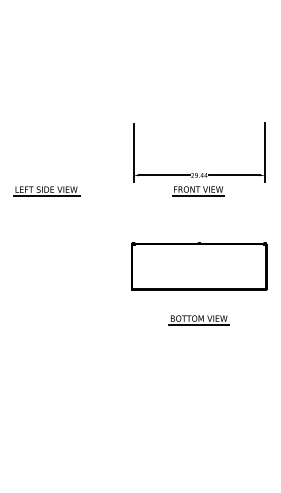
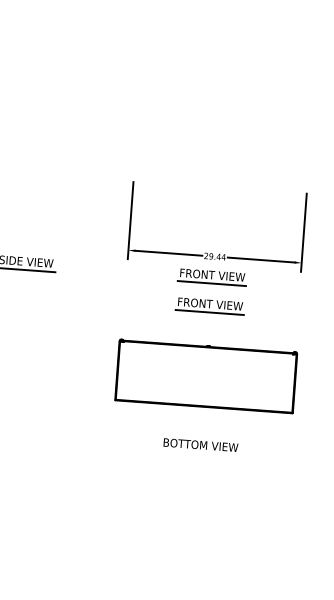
part: (198, 213) -> (210, 306), added
line: (198, 325) -> (199, 454), removed

